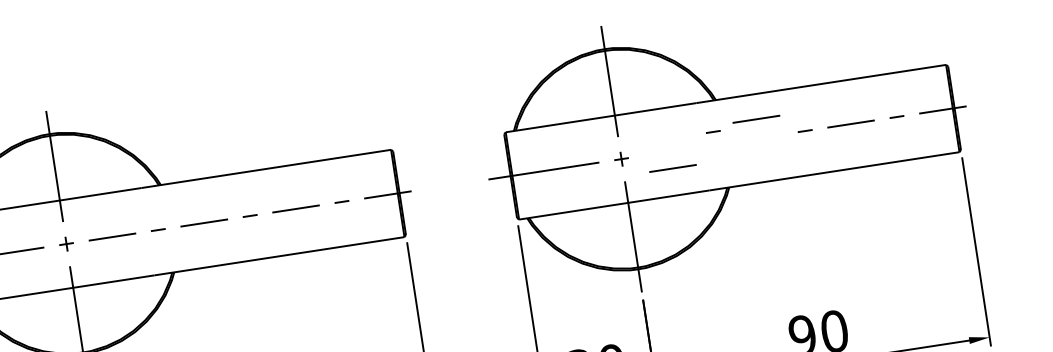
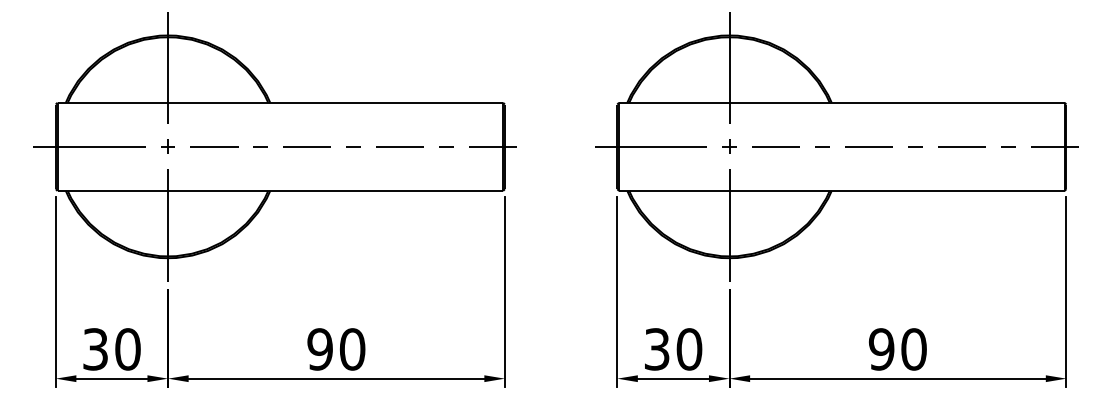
line: (756, 119) -> (868, 146), moved
line: (713, 131) -> (822, 146), moved
line: (672, 168) -> (775, 146), moved

